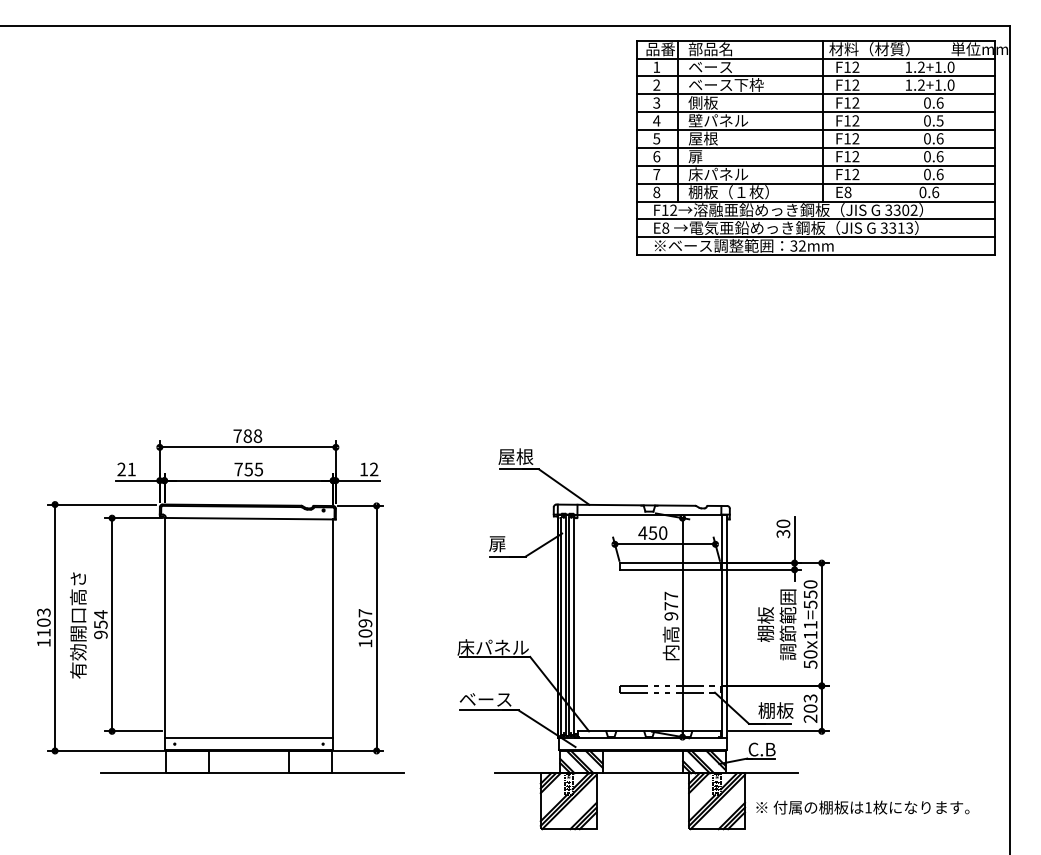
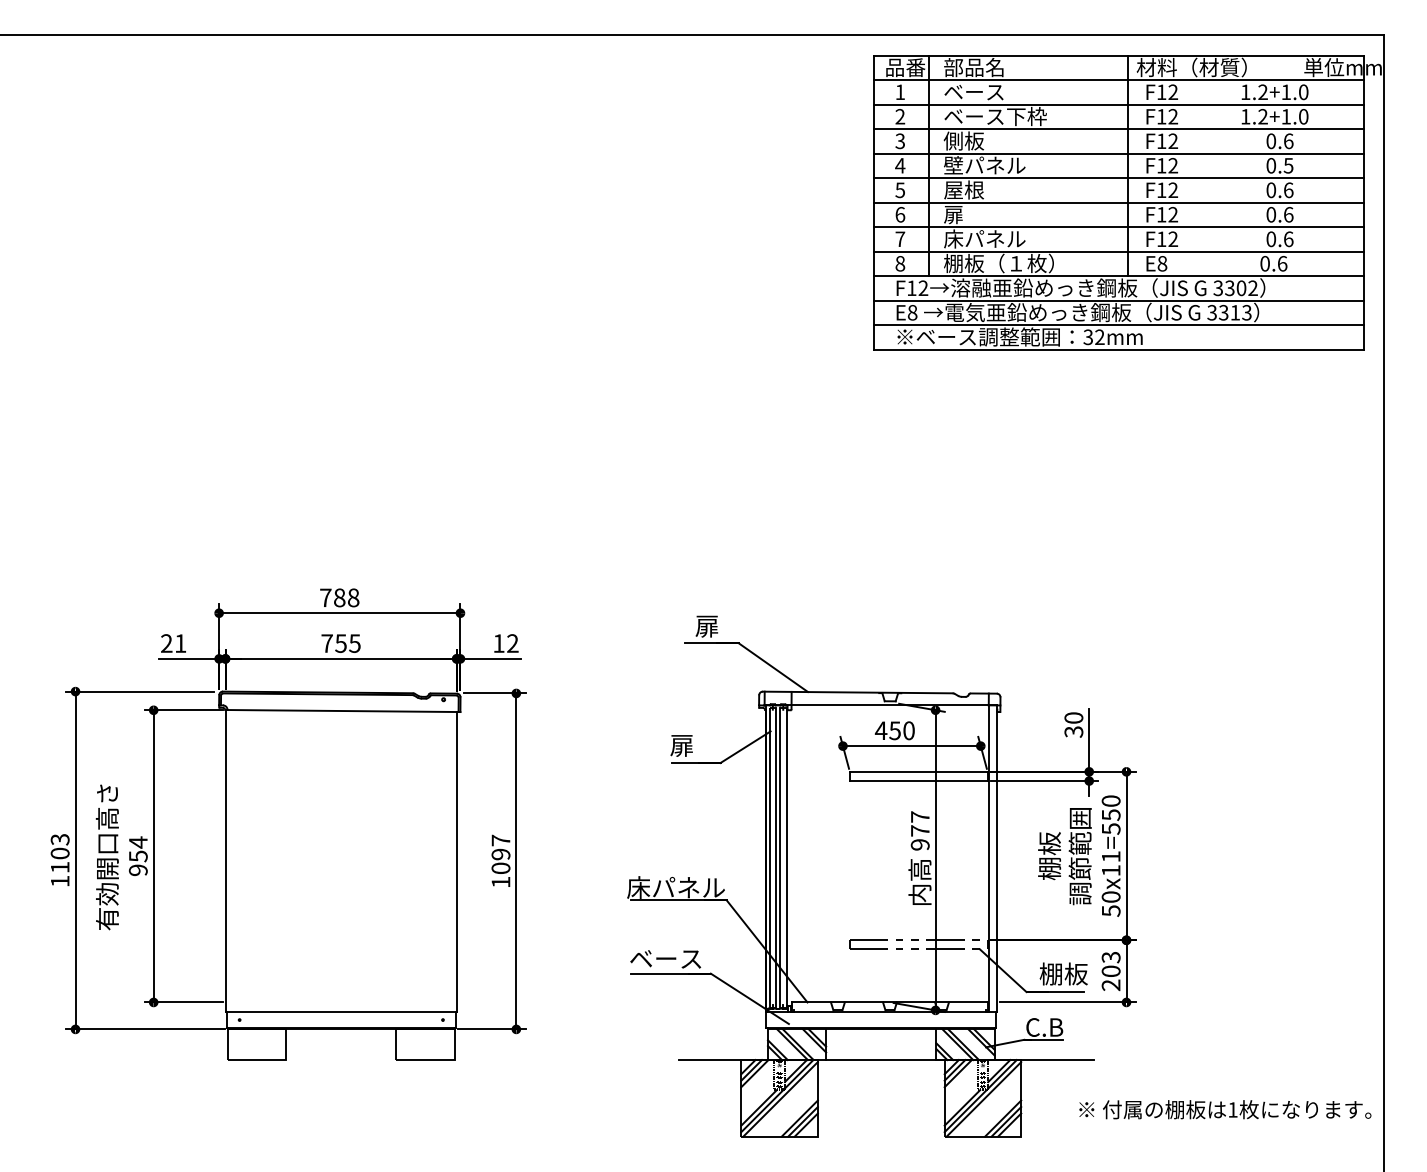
text: (515, 456) -> (706, 625), 屋根 -> 扉
line: (252, 773) -> (346, 1060), removed
text: (862, 807) -> (1224, 1109), moved

